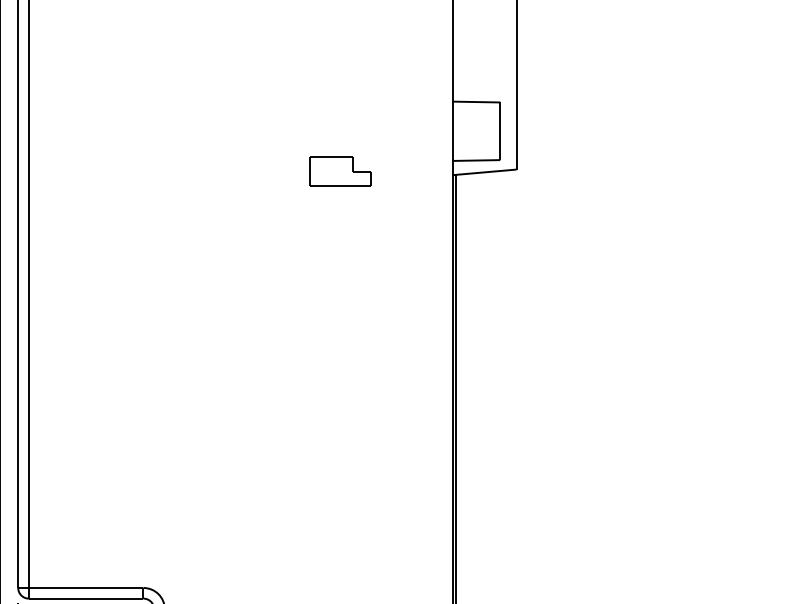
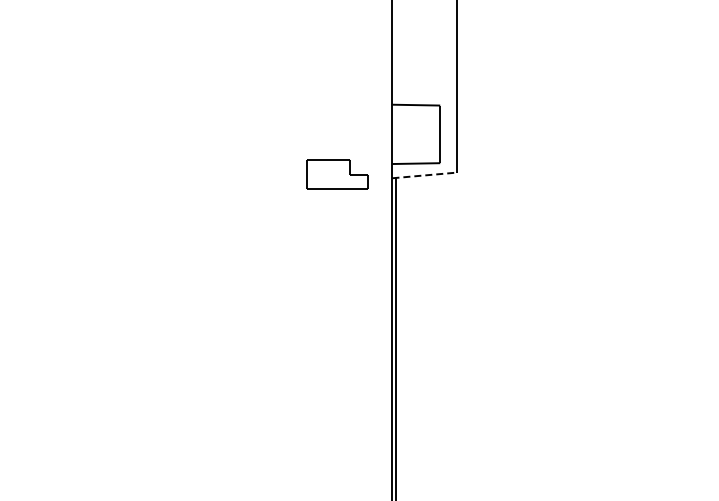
part: (340, 171) -> (337, 174), moved
line: (485, 172) -> (425, 175), solid -> dashed

